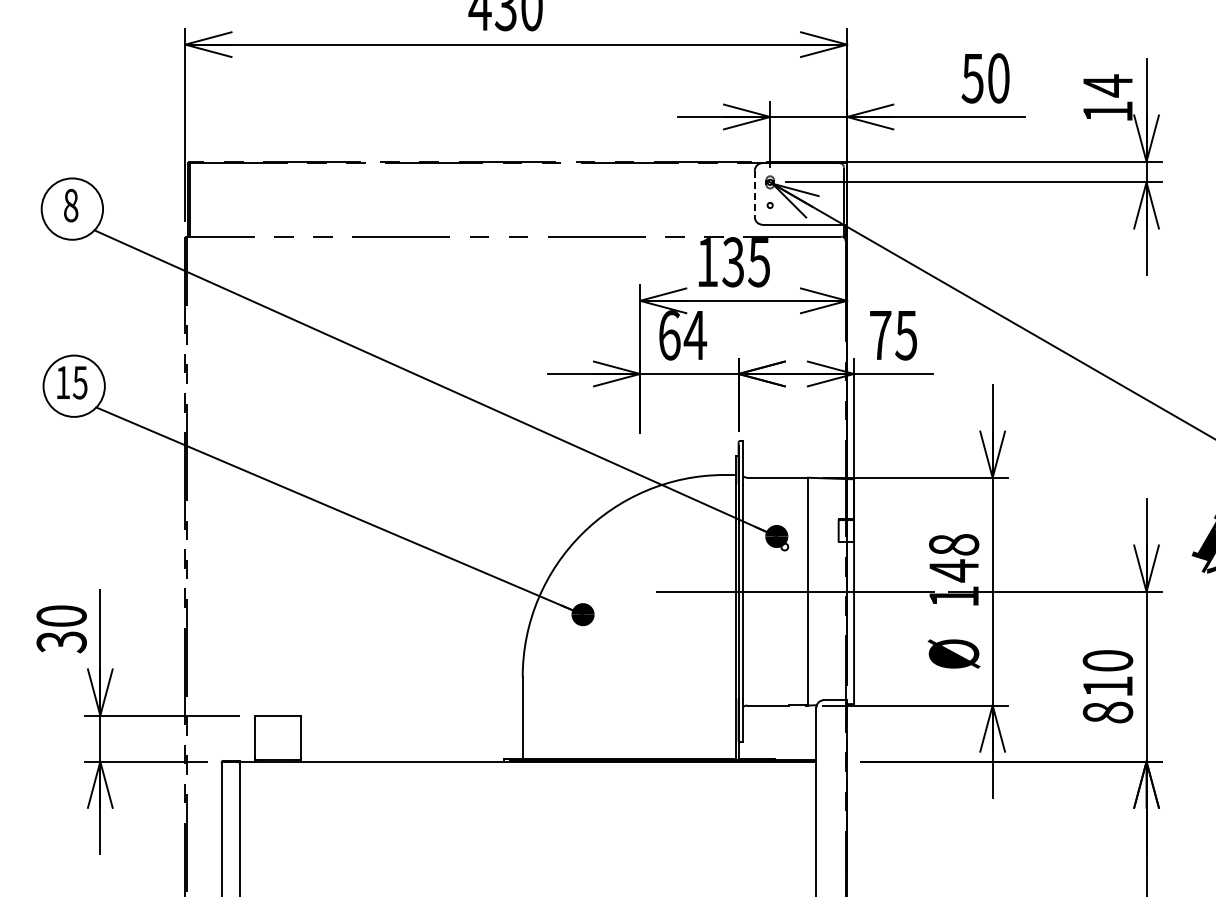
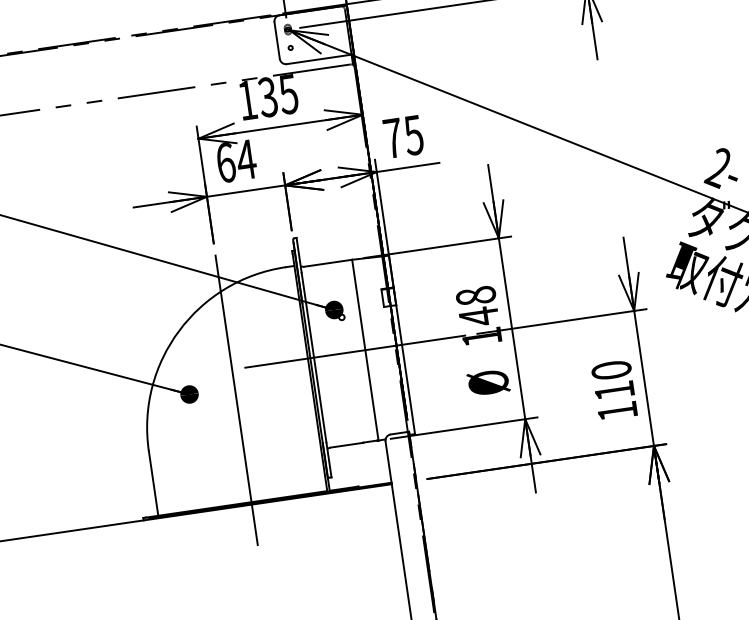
line: (754, 194) -> (276, 41), dashed -> solid
line: (640, 630) -> (236, 400), added
text: (1107, 712) -> (617, 411), 810 -> 110

